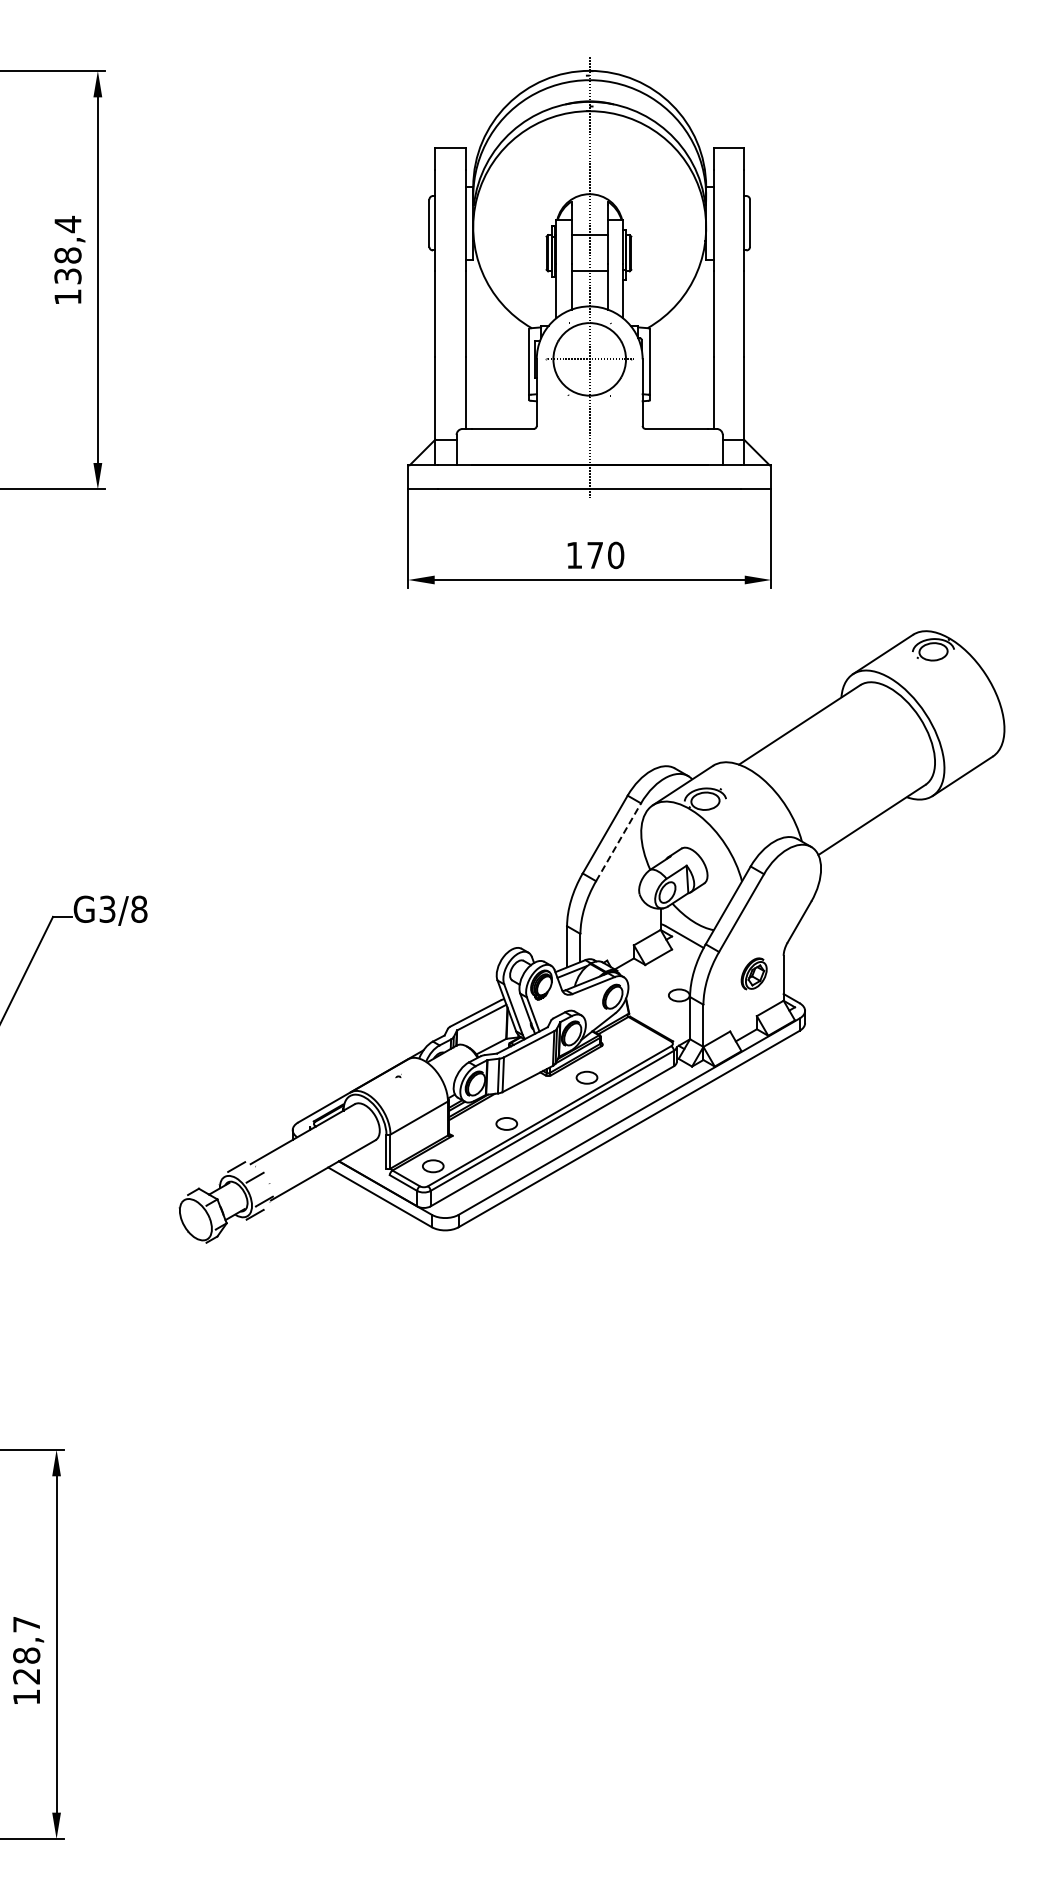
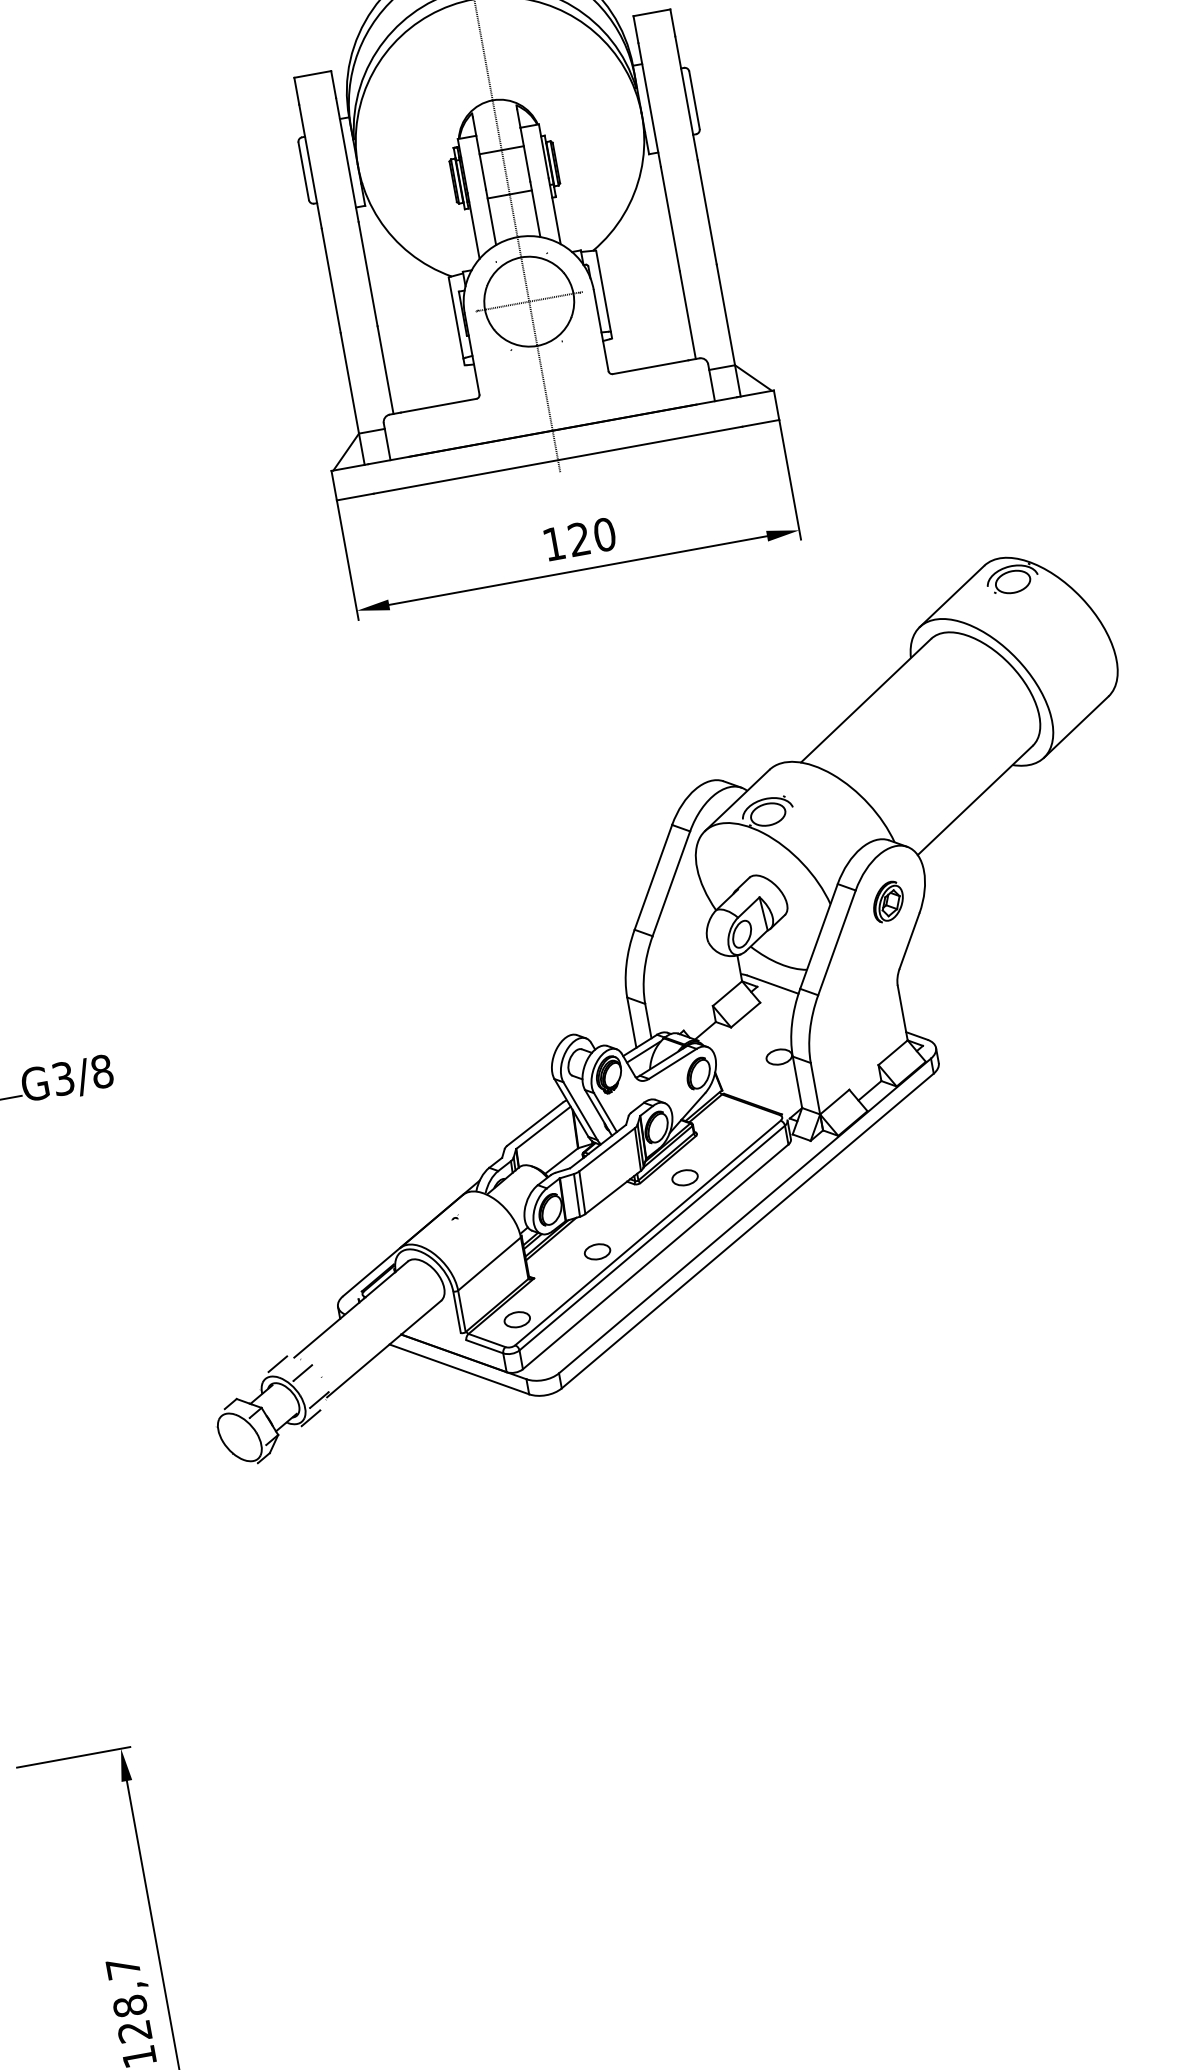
text: (594, 554) -> (578, 538), 170 -> 120
line: (618, 842) -> (671, 884), dashed -> solid
part: (753, 973) -> (887, 901), moved

